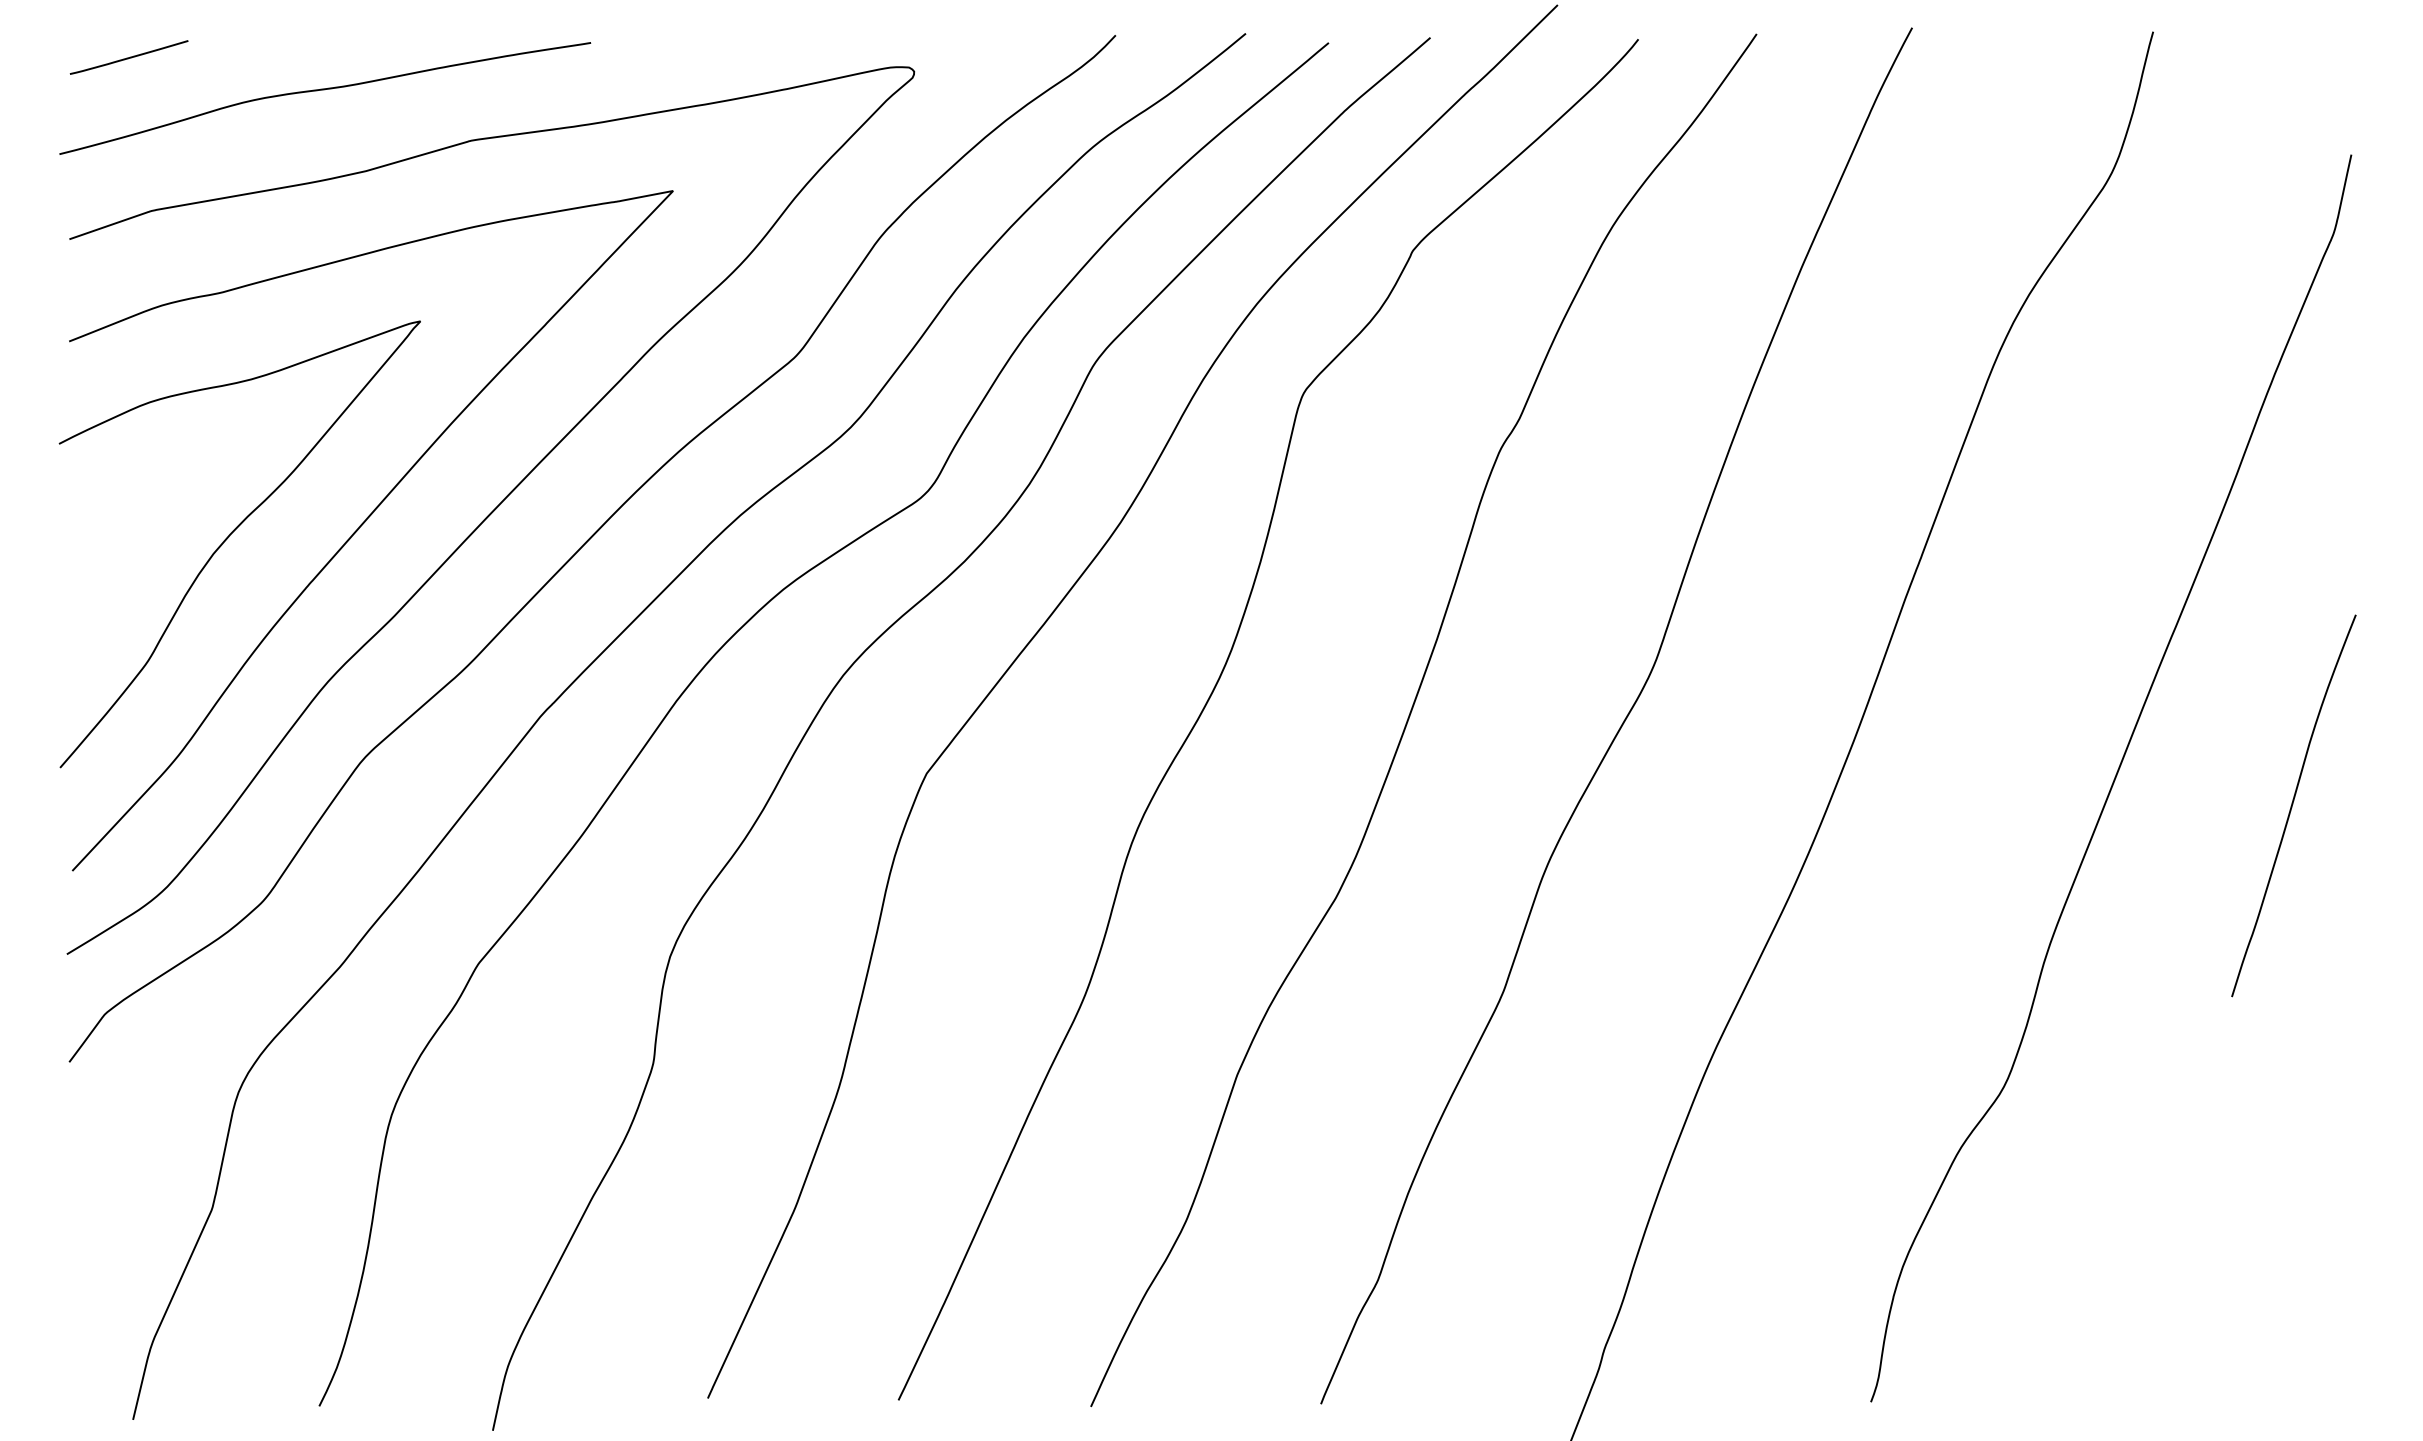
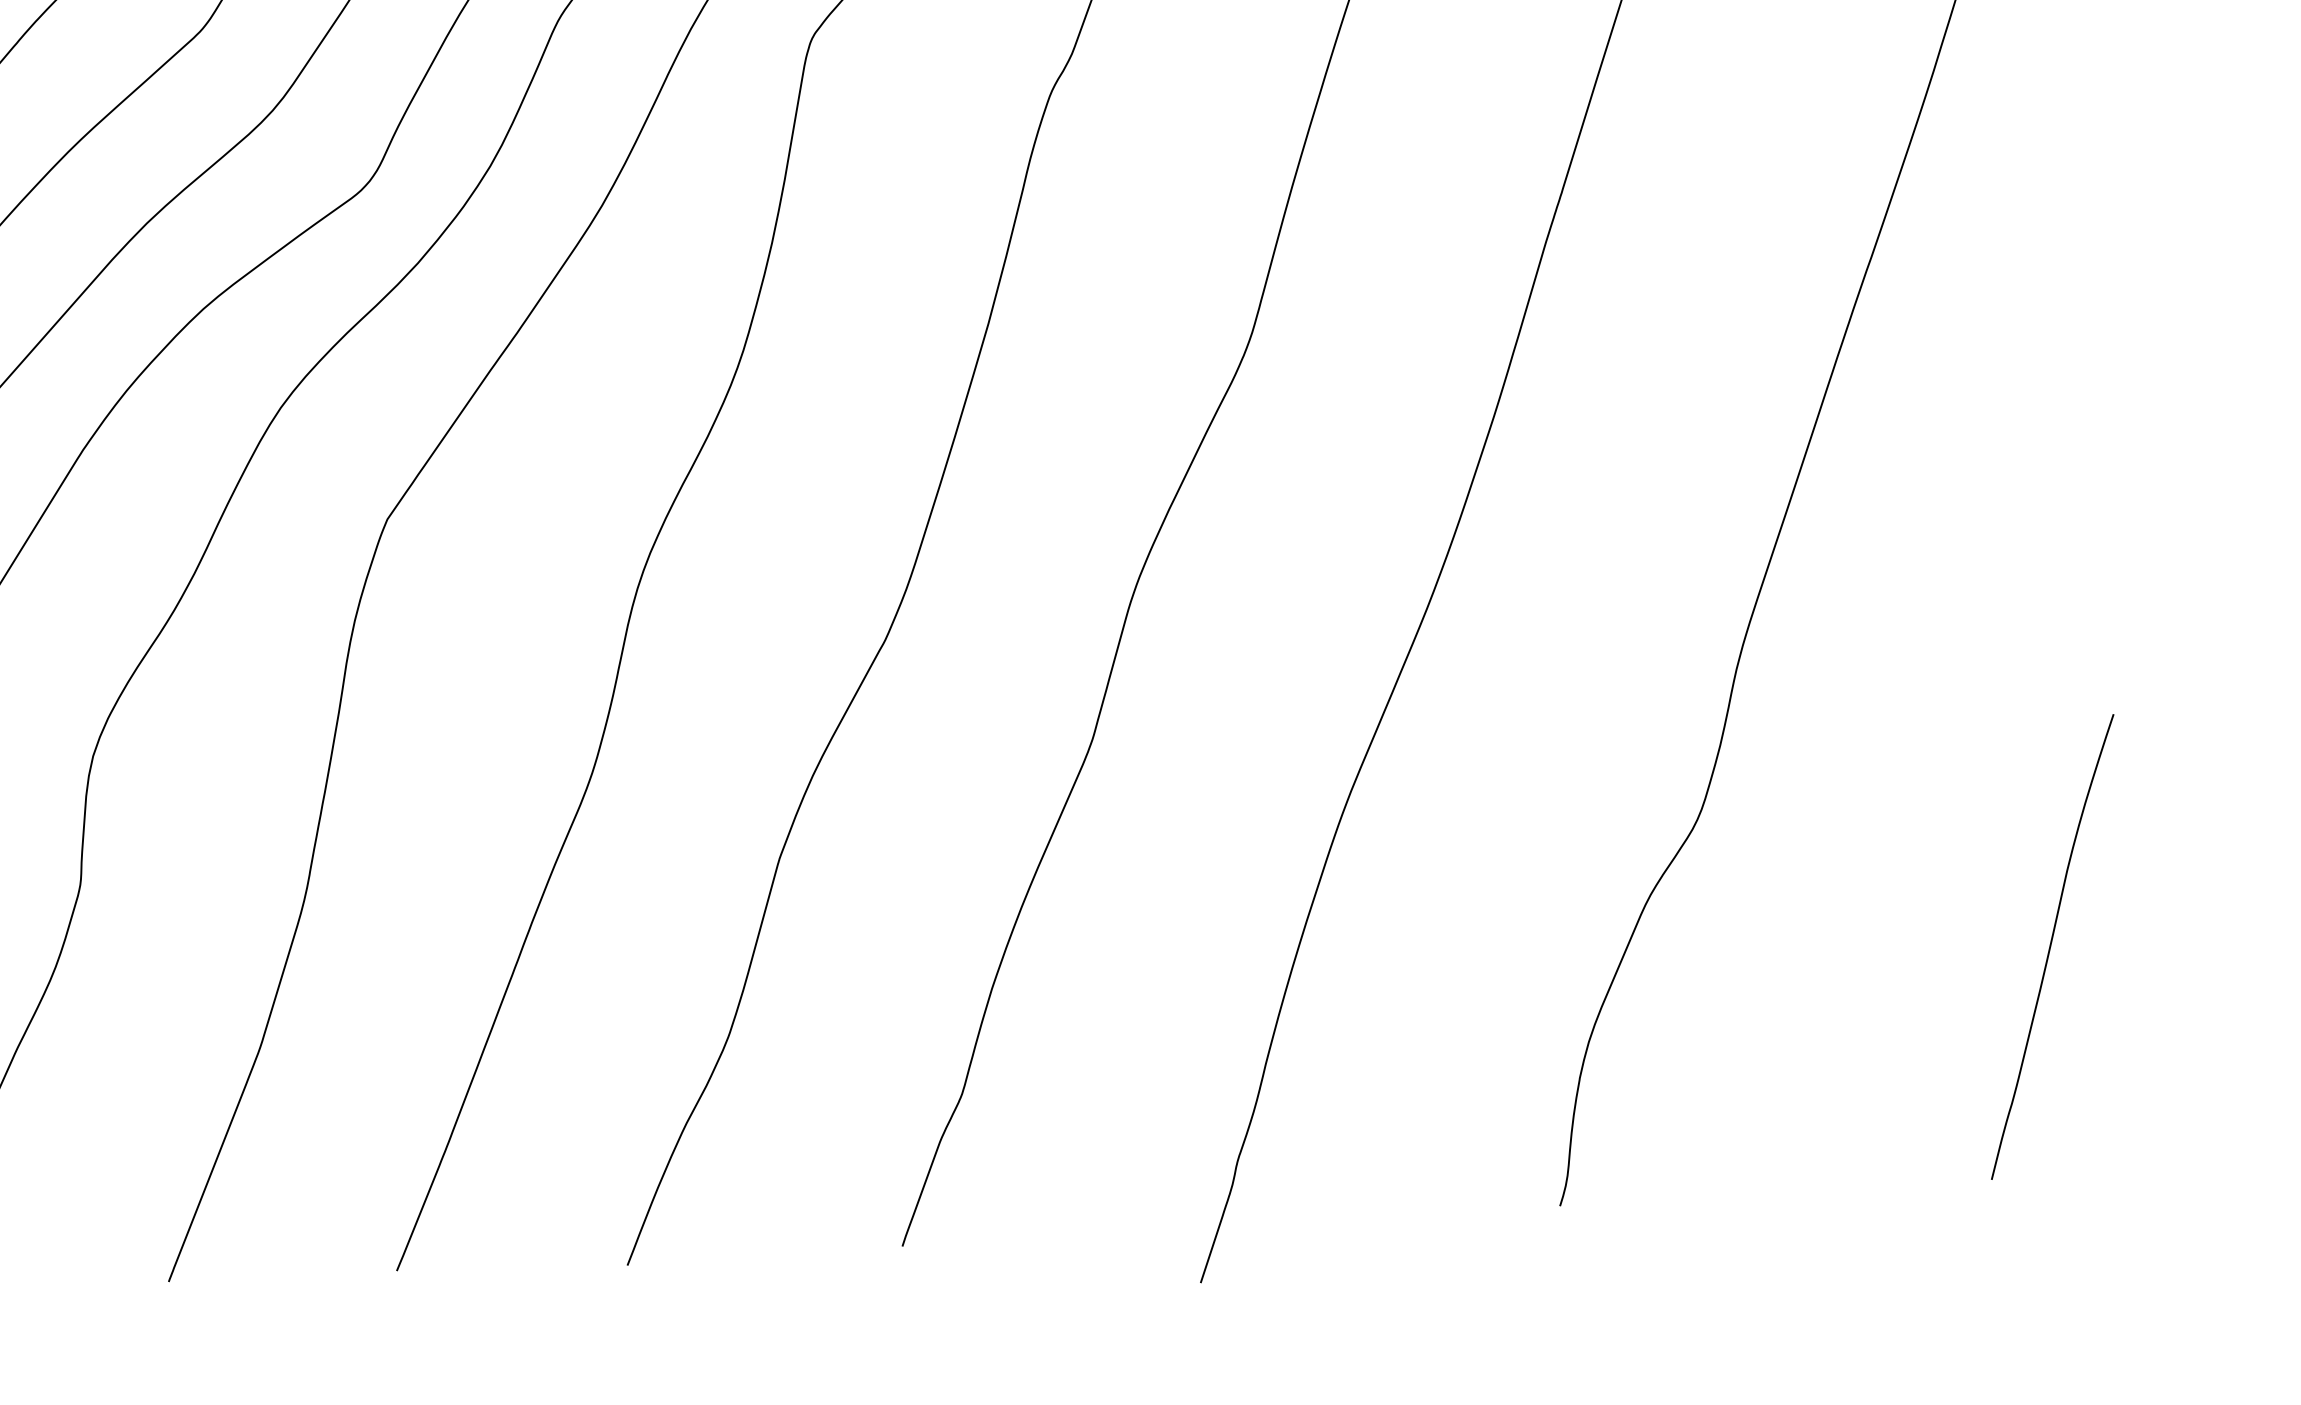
curve: (2293, 804) -> (2052, 945), moved

